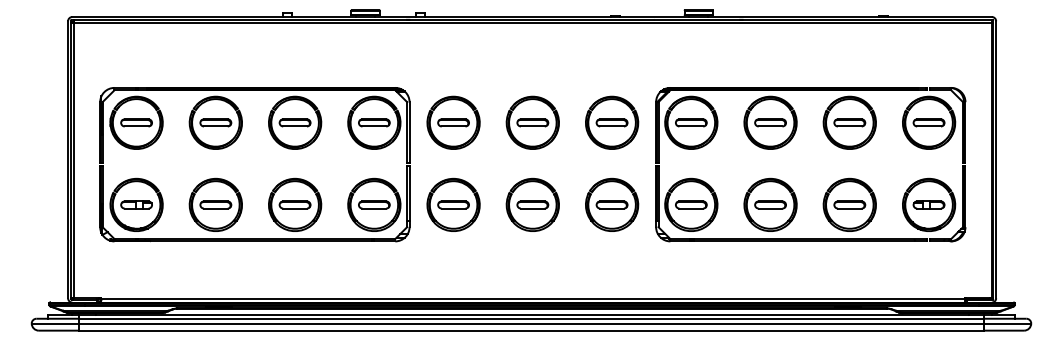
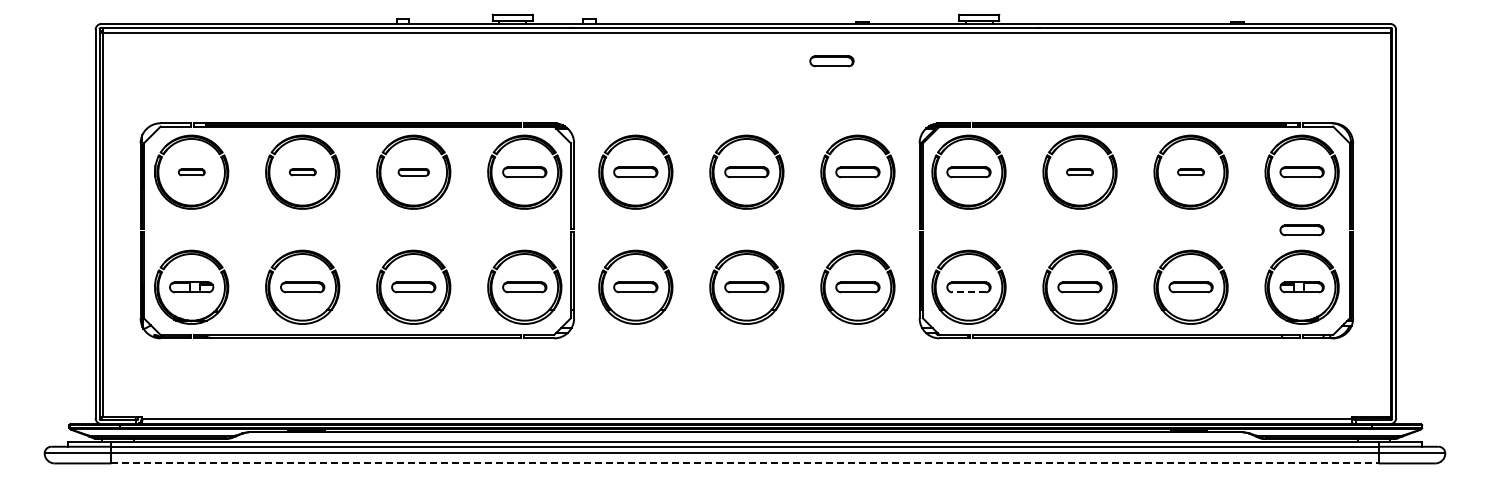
part: (593, 43) -> (831, 61), added
part: (136, 123) -> (191, 172), size x0.6
part: (215, 123) -> (302, 172), size x0.6
part: (294, 123) -> (413, 172), size x0.7
part: (770, 123) -> (1079, 172), size x0.6
part: (849, 123) -> (1190, 172), size x0.6
part: (928, 164) -> (1301, 230), added
line: (690, 208) -> (968, 292), solid -> dashed
line: (531, 330) -> (744, 463), solid -> dashed

